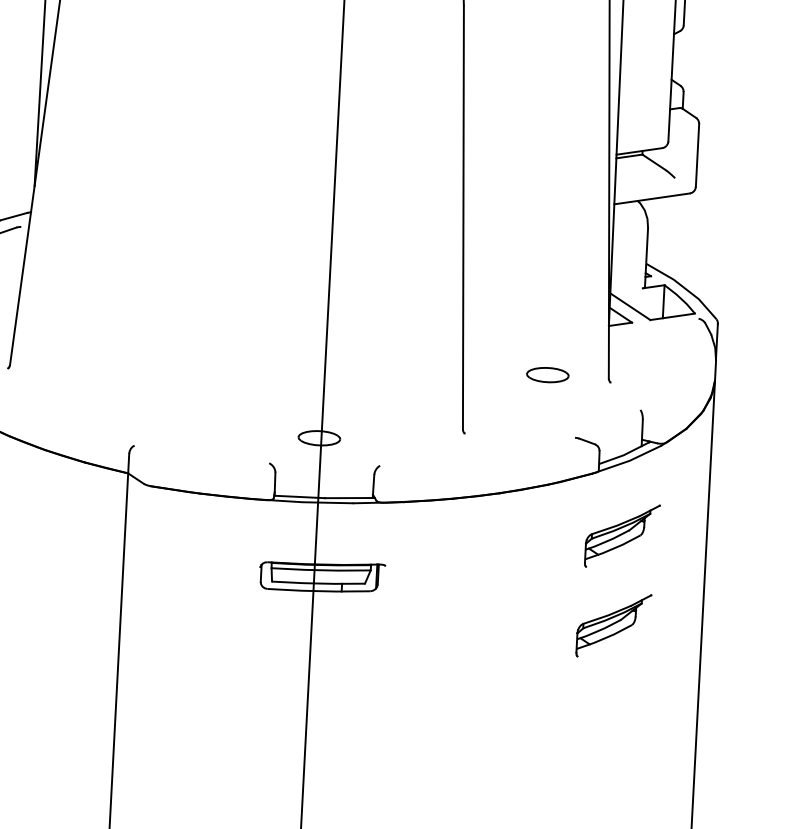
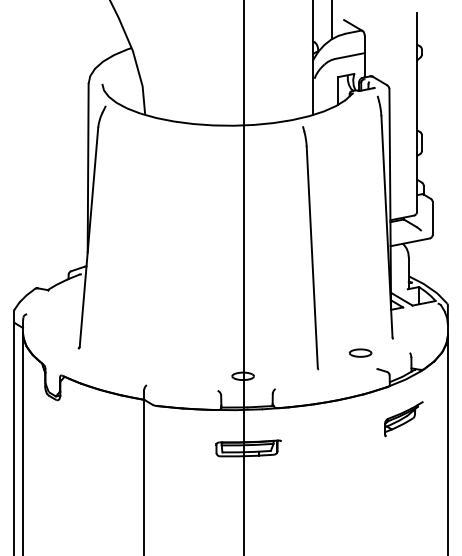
part: (547, 373) -> (360, 352), moved
part: (613, 626) -> (401, 466), removed

